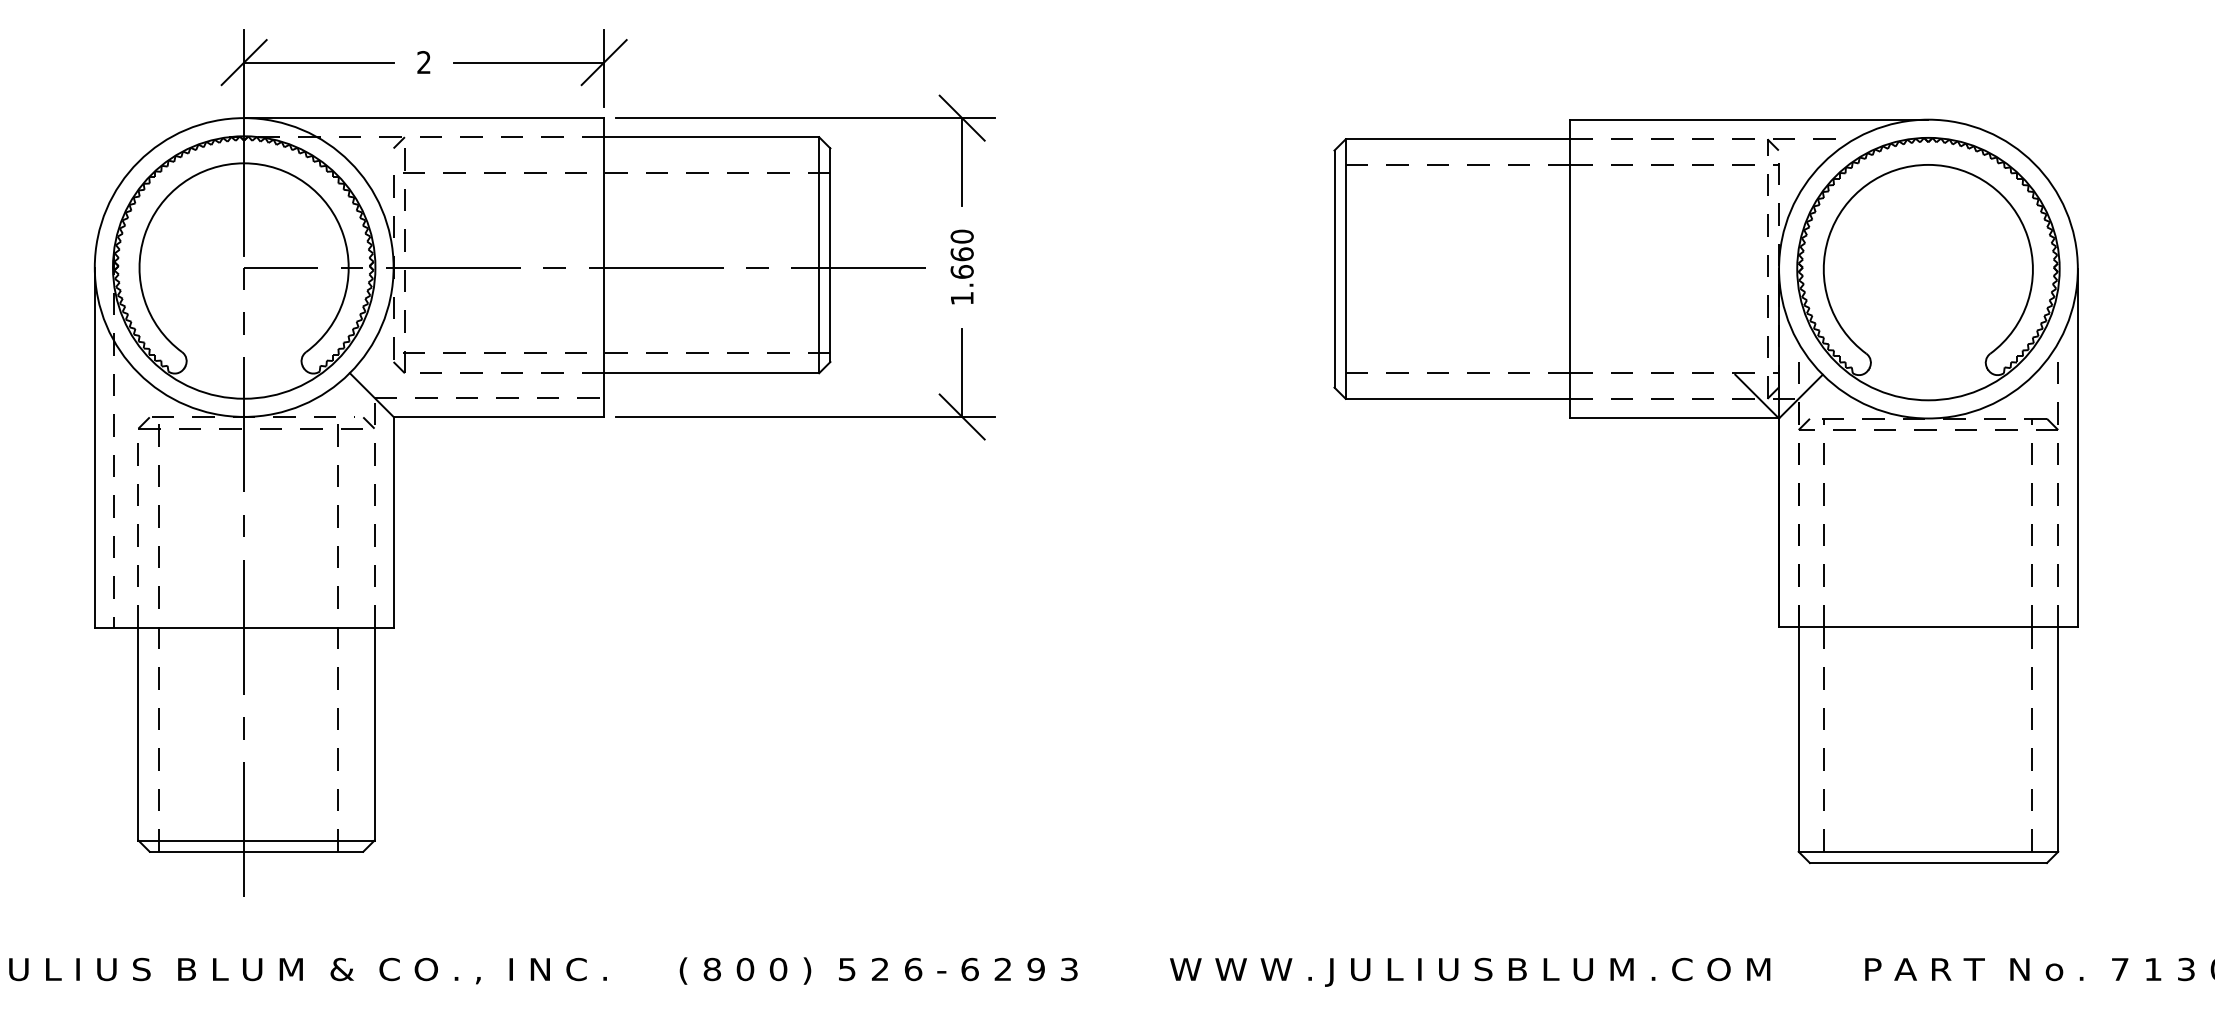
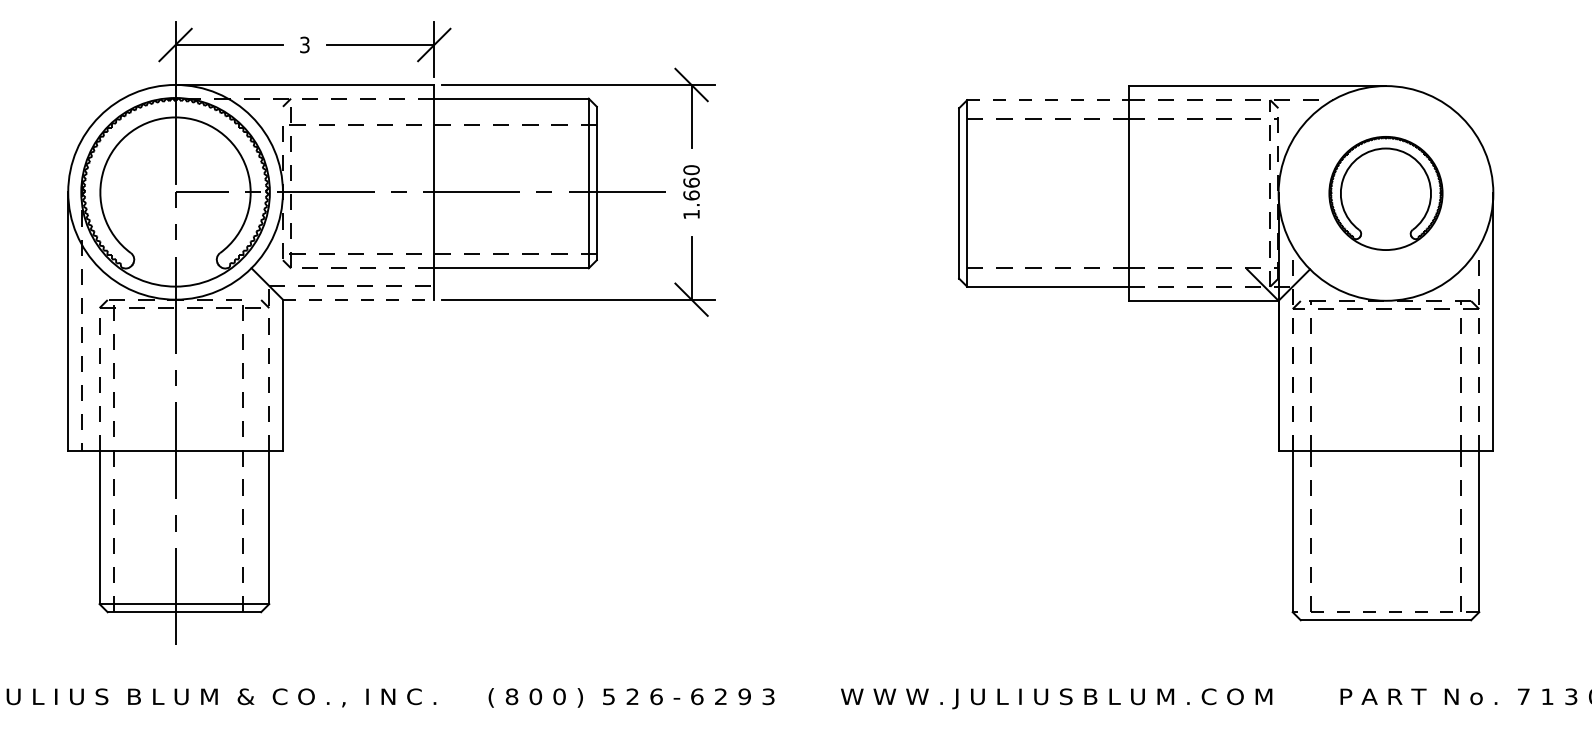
text: (423, 63) -> (304, 45), 2 -> 3
line: (1457, 139) -> (1047, 100), solid -> dashed
part: (1927, 269) -> (1385, 193), size x0.6
line: (498, 416) -> (358, 299), solid -> dashed
line: (1927, 852) -> (1385, 612), solid -> dashed

